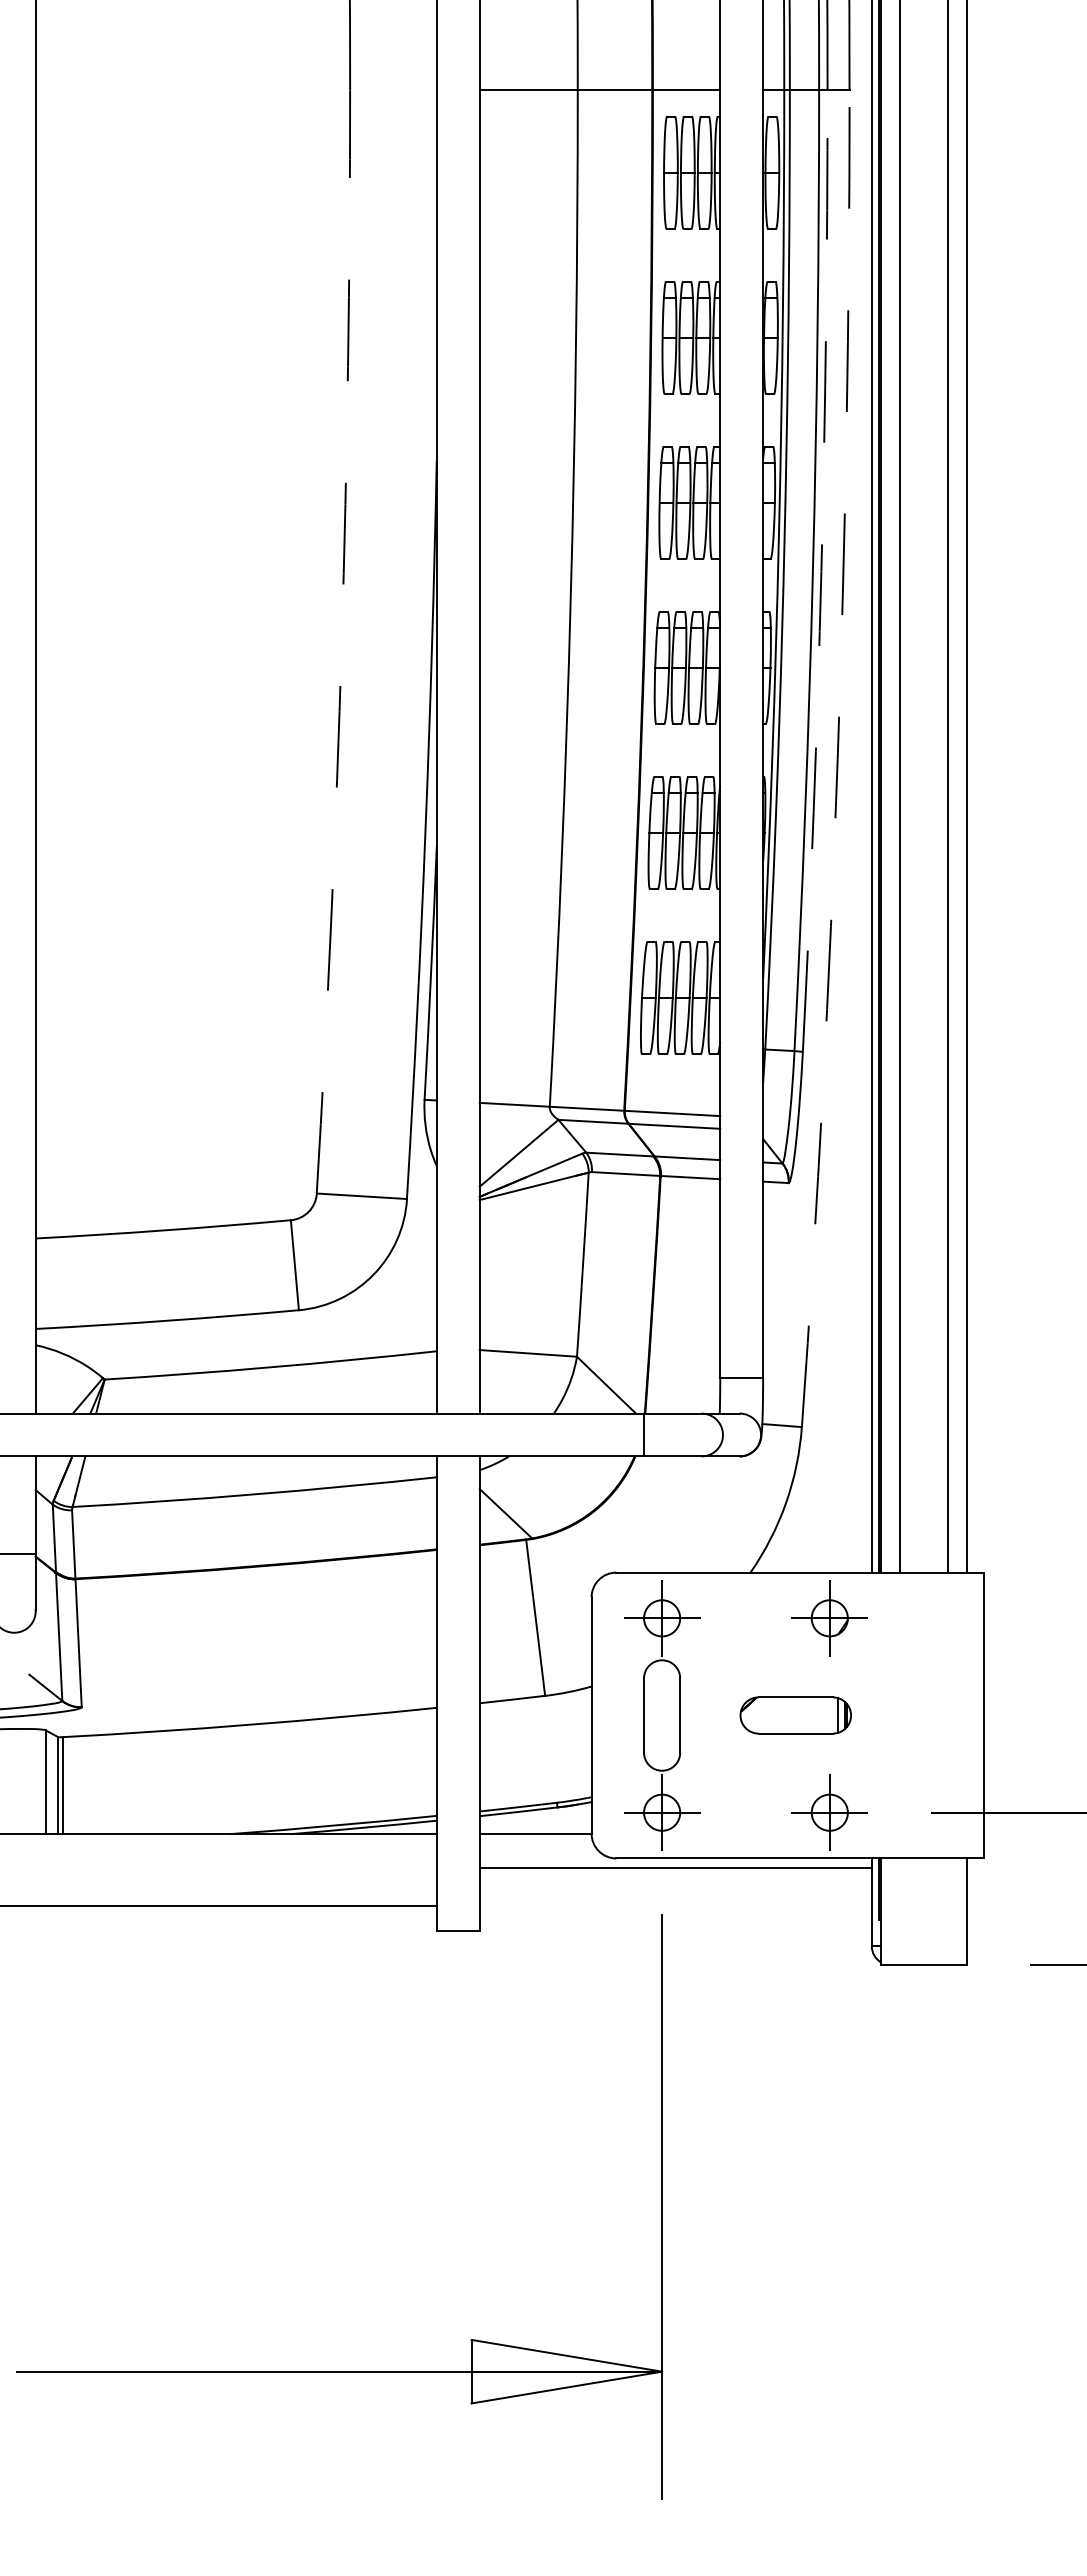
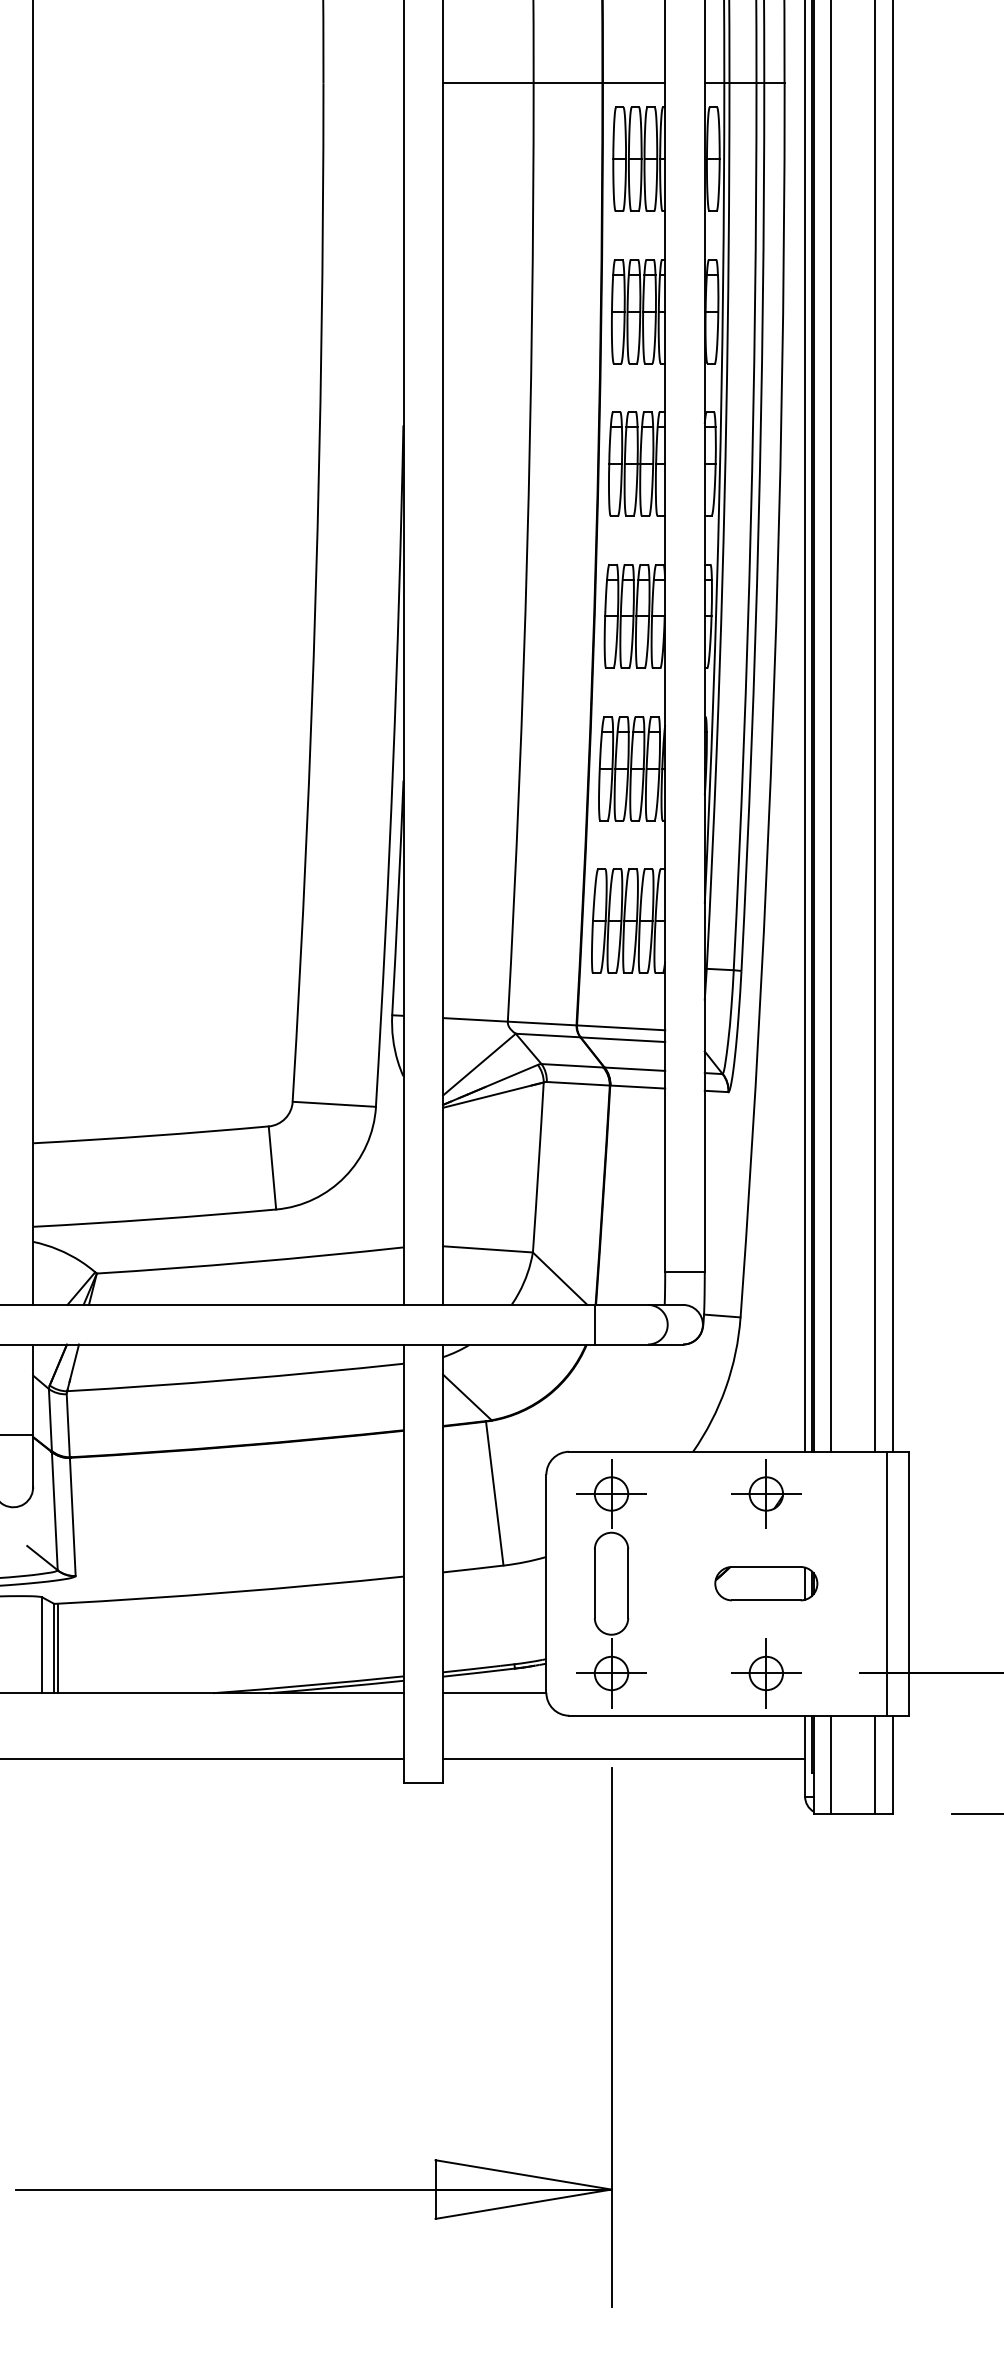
arc: (821, 571) -> (758, 527), dashed -> solid
arc: (341, 642) -> (315, 593), dashed -> solid
arc: (837, 759) -> (773, 701), dashed -> solid
part: (795, 1715) -> (766, 1583), moved
line: (960, 1715) -> (887, 1583), added
line: (675, 1867) -> (623, 1759), moved
line: (900, 1911) -> (831, 1764), added
line: (947, 1911) -> (875, 1764), added

